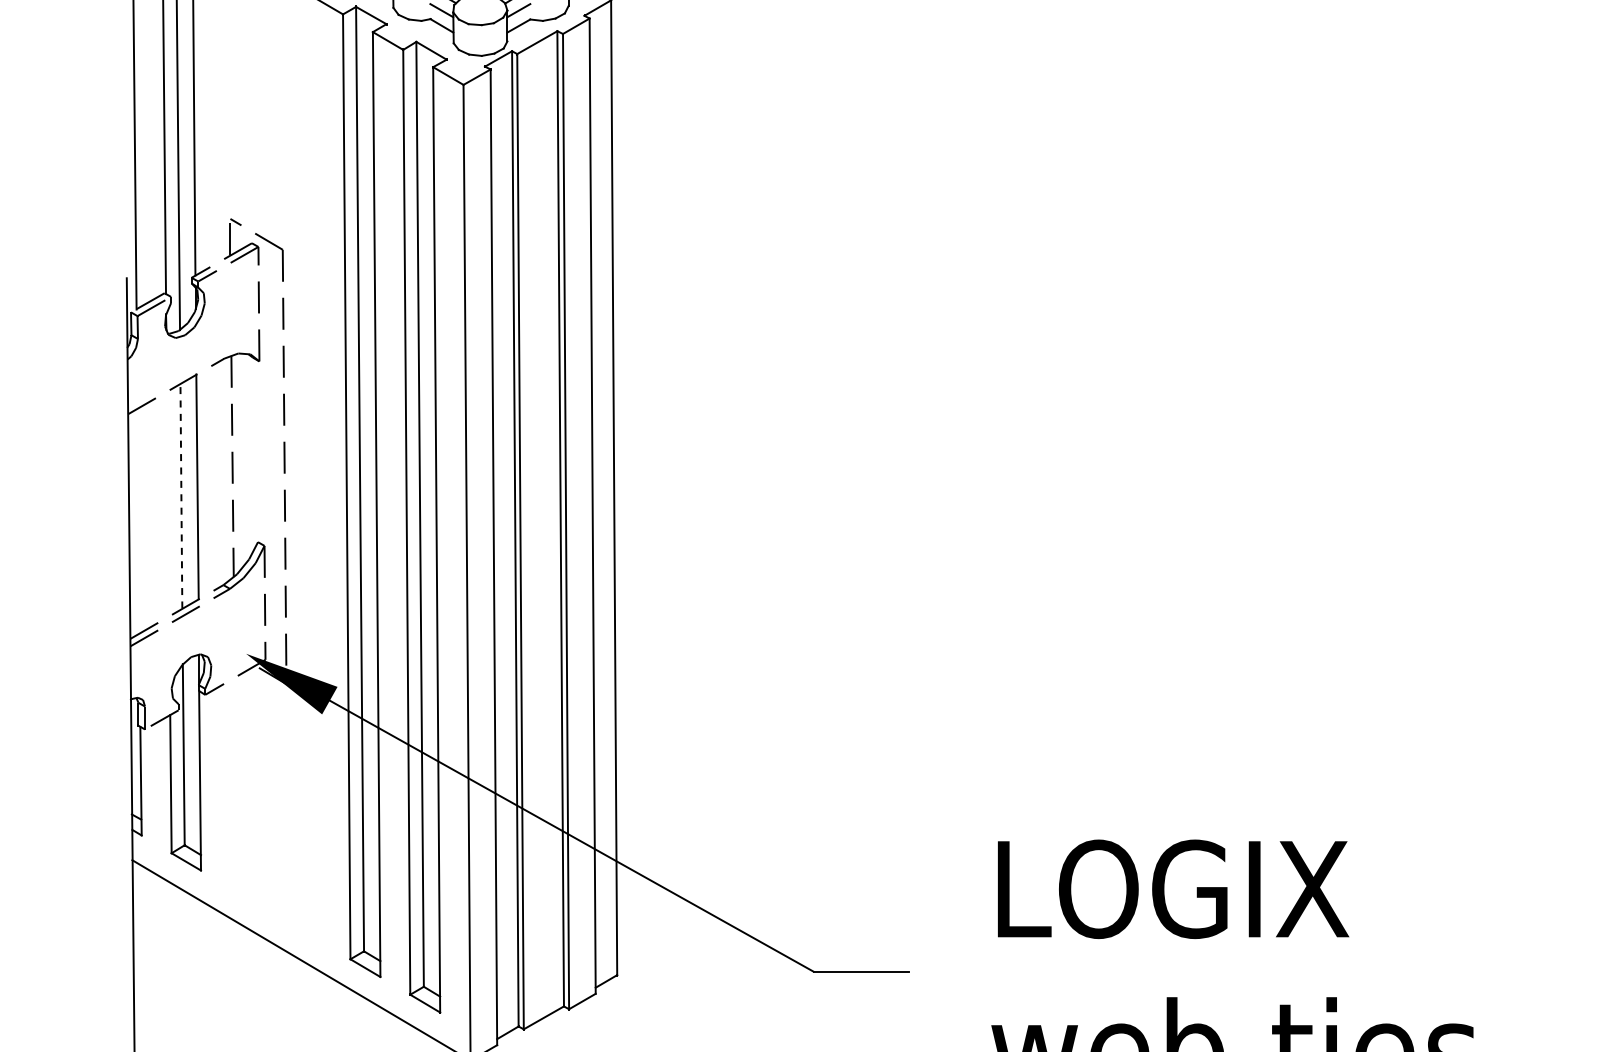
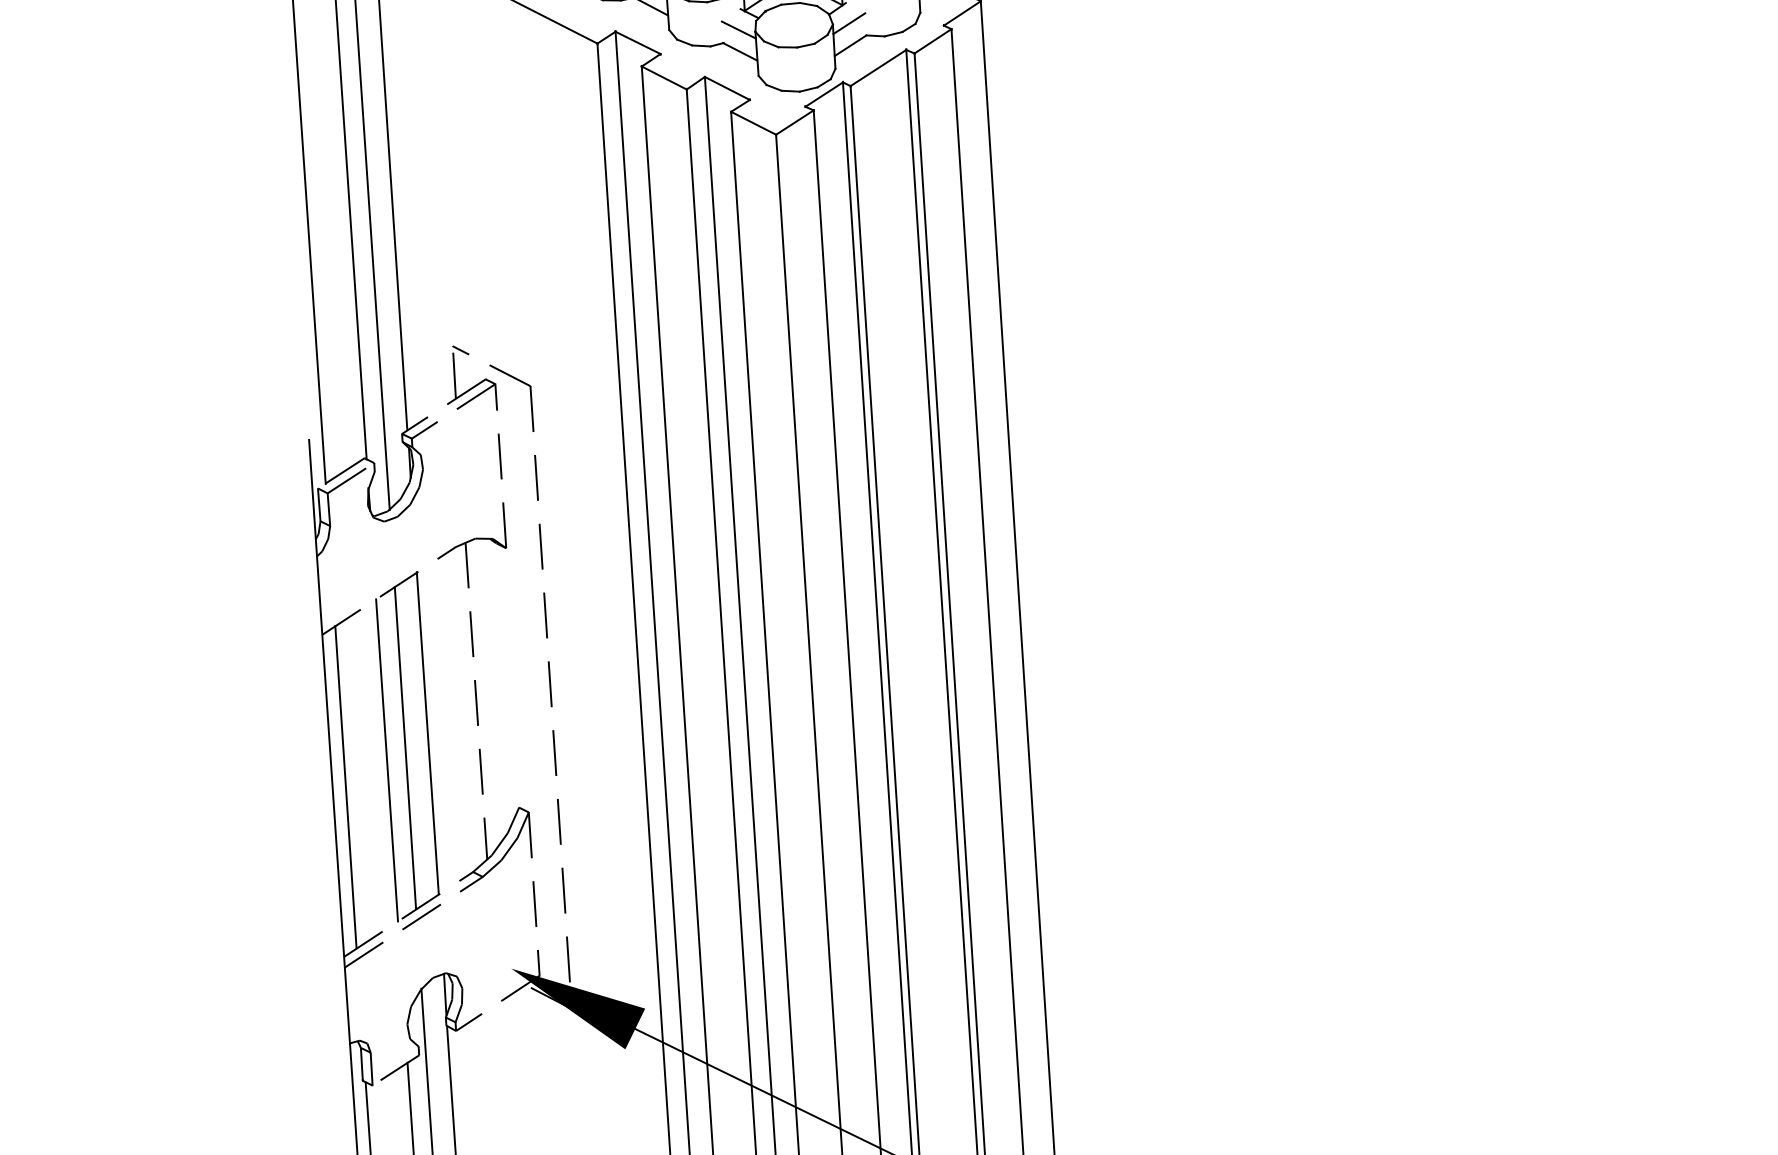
line: (181, 495) -> (405, 746), dashed -> solid
line: (167, 503) -> (386, 759), added
line: (138, 520) -> (345, 786), added

